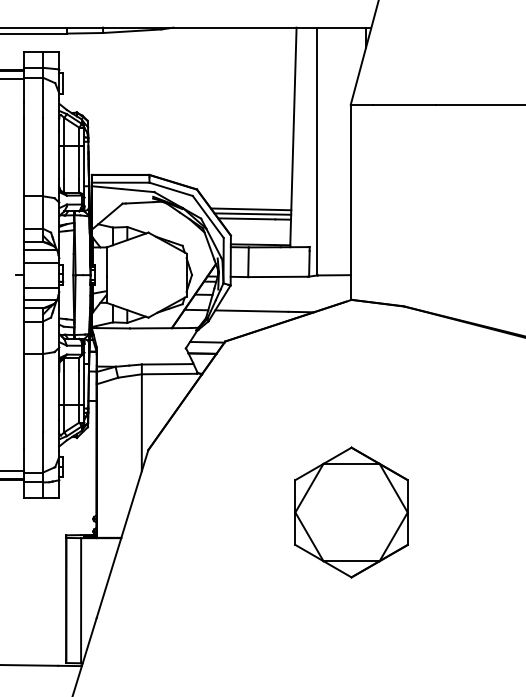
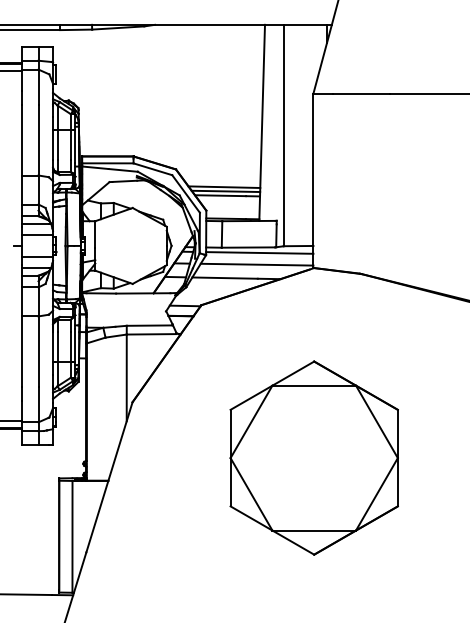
line: (290, 282) -> (259, 252), added
line: (287, 295) -> (256, 264), added
part: (350, 511) -> (313, 457), size x1.67

